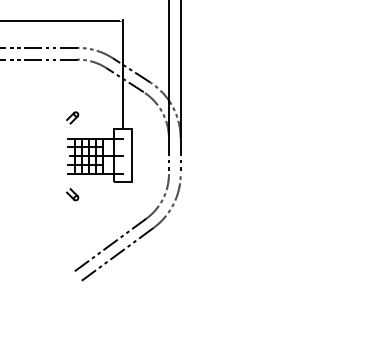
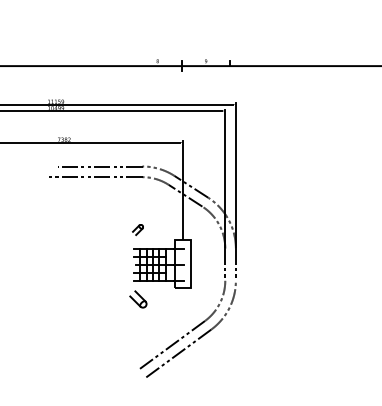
part: (72, 194) -> (137, 299), size x1.6

